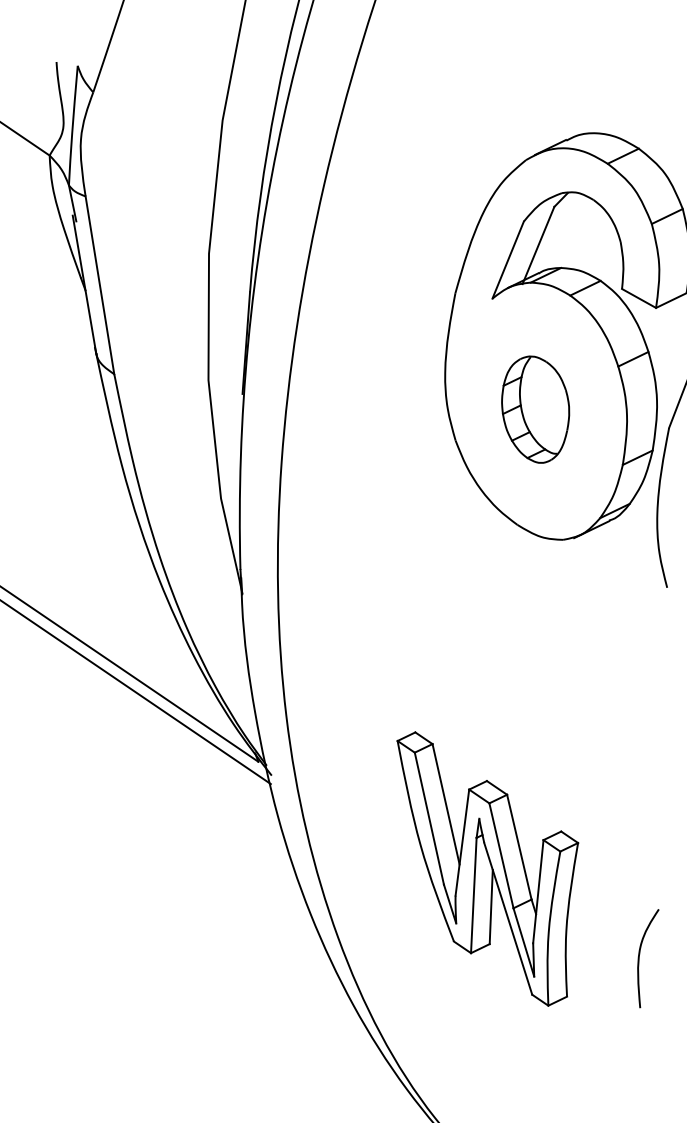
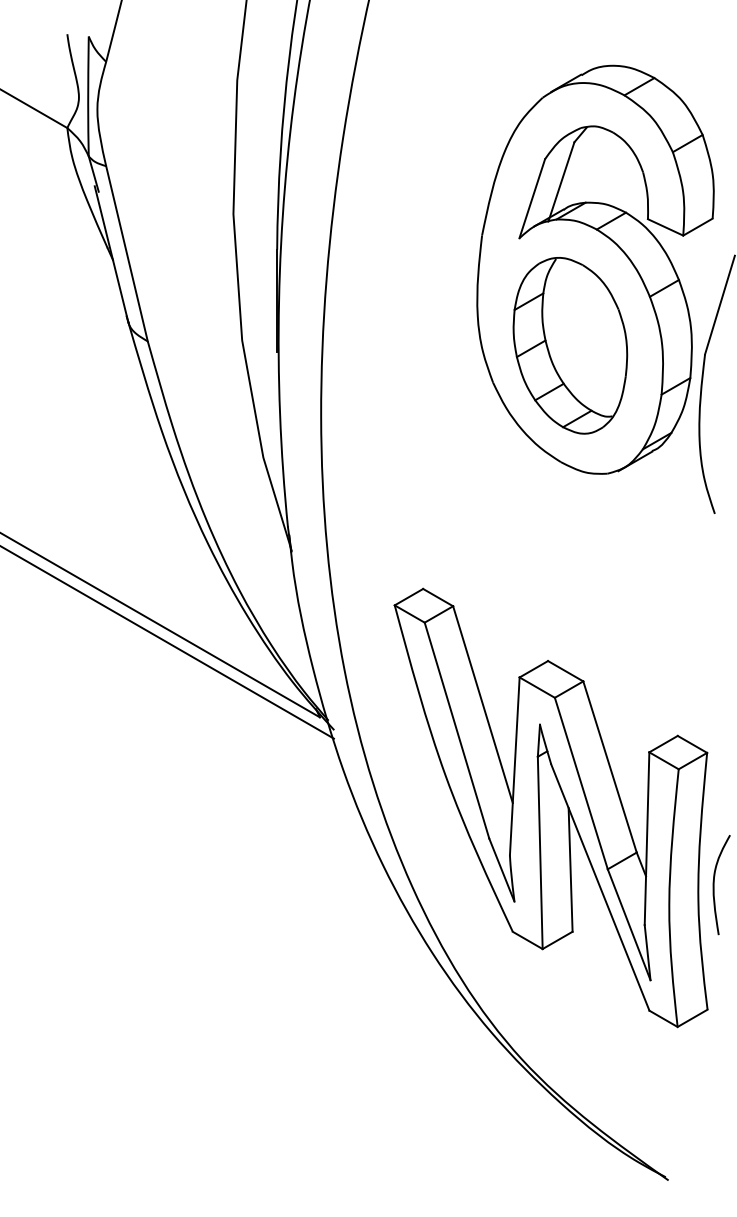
part: (535, 409) -> (570, 345), size x1.67
part: (481, 868) -> (550, 807), size x1.67

